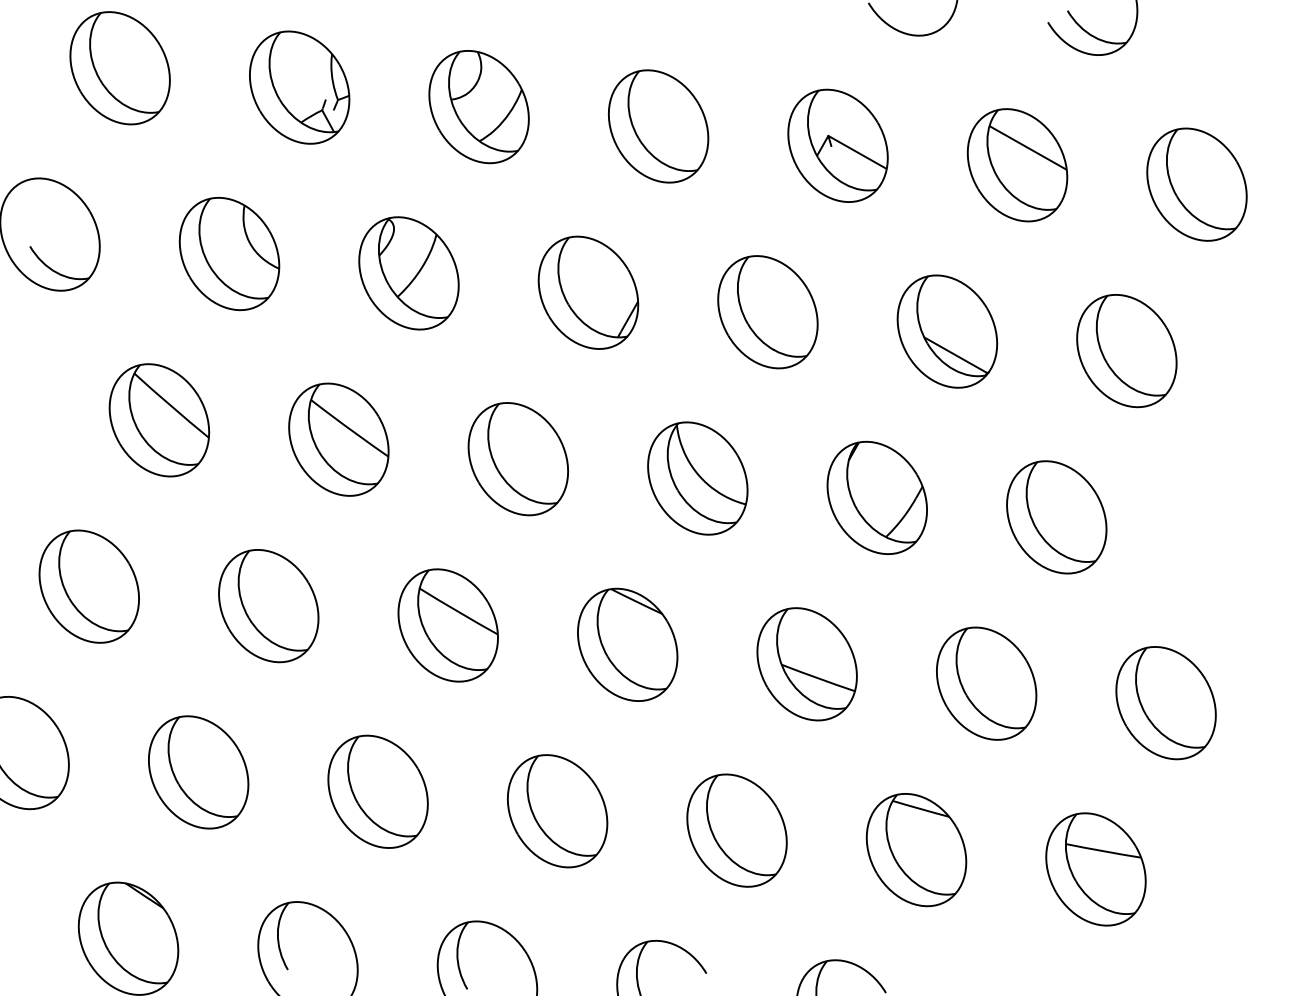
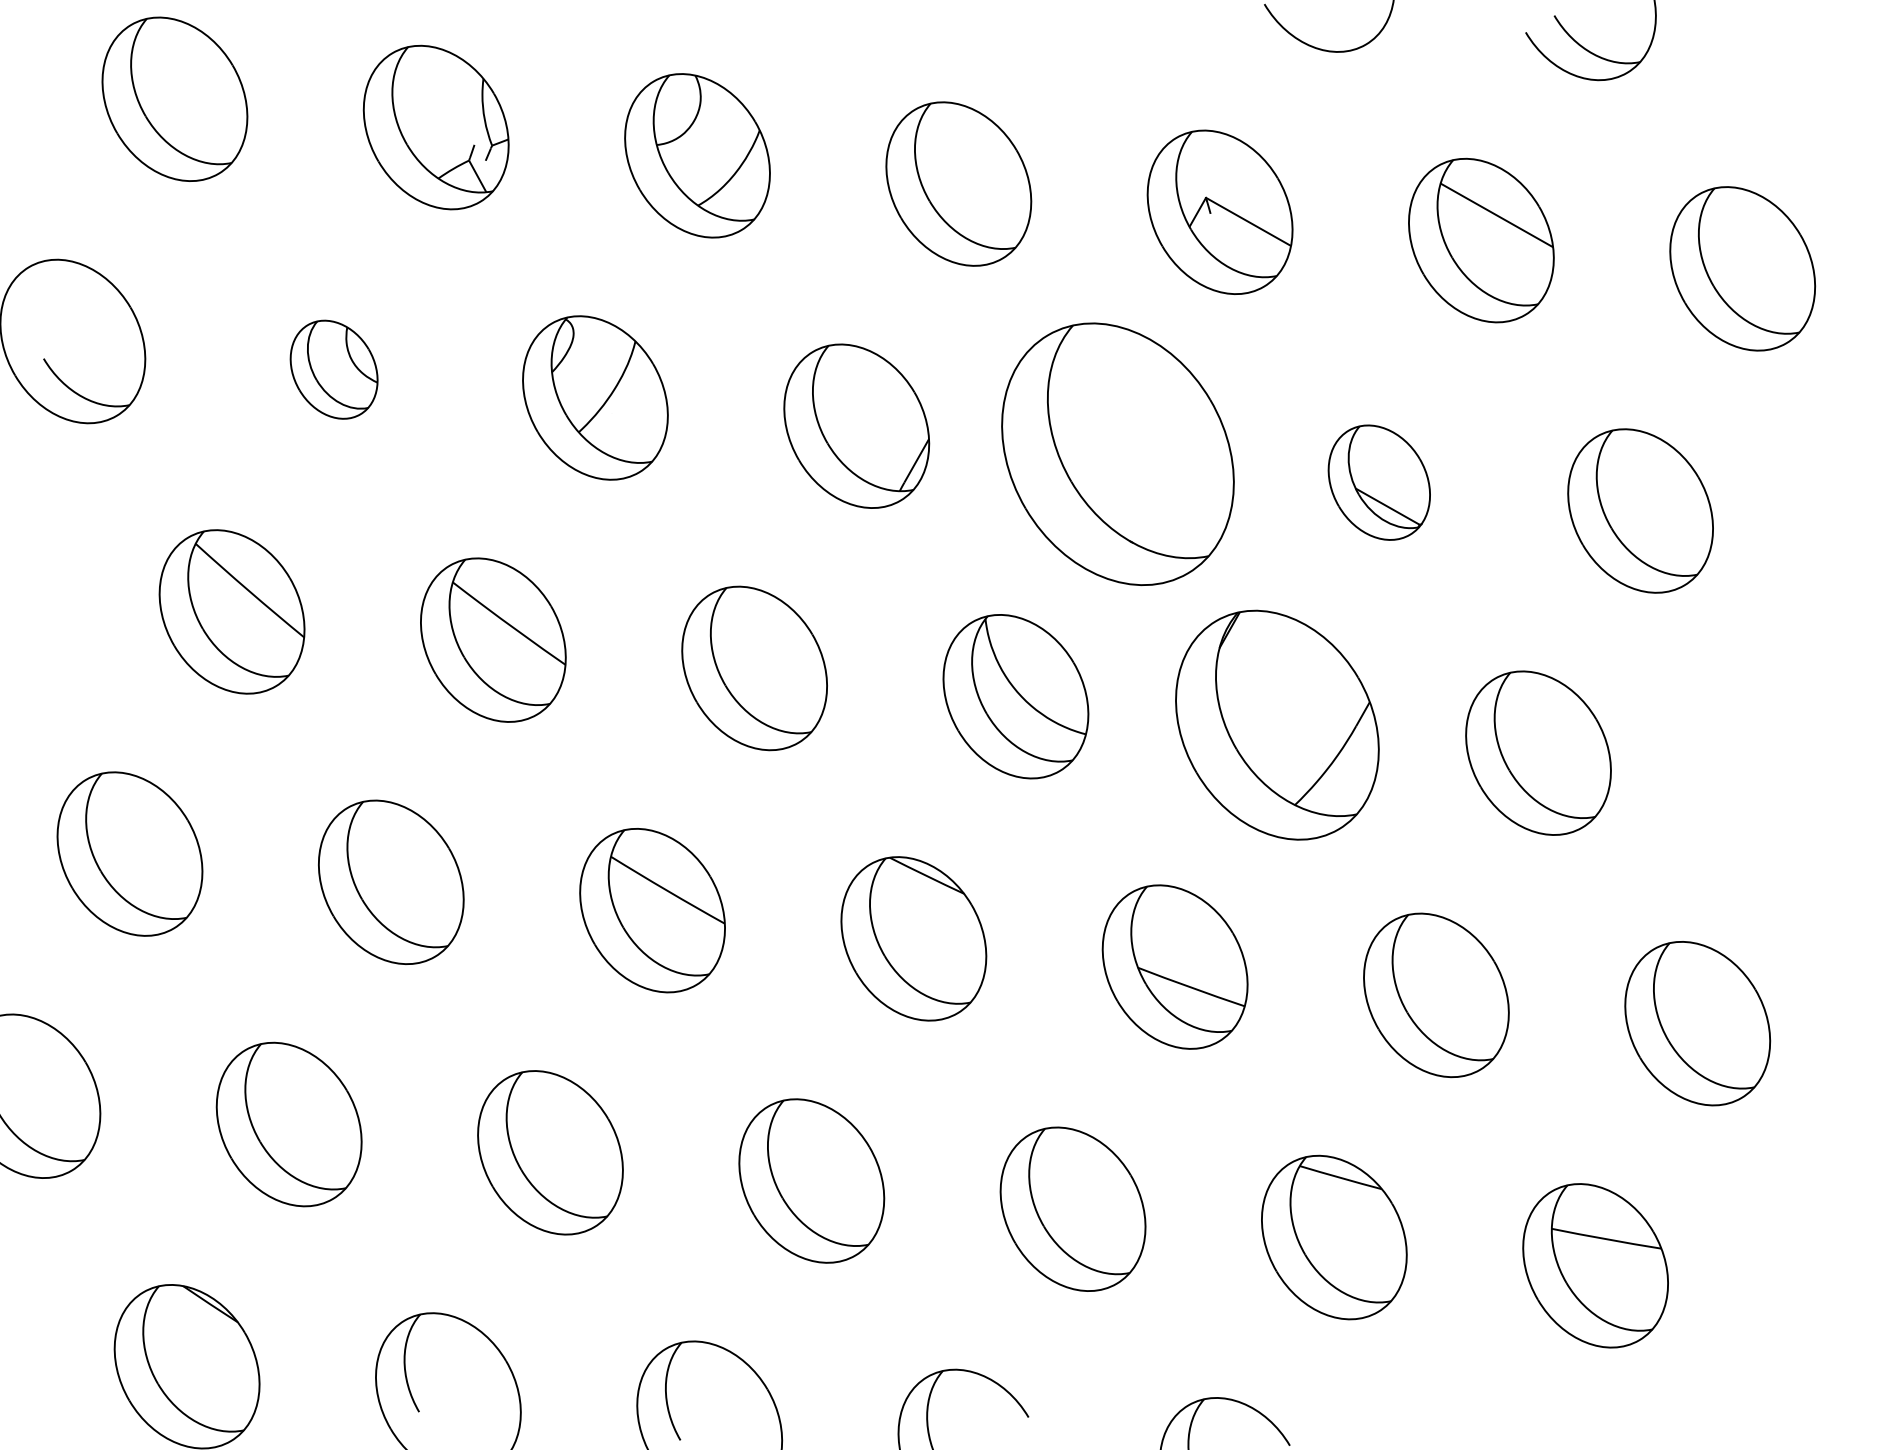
part: (229, 253) -> (334, 369), size x0.6
part: (767, 312) -> (1117, 454), size x1.6
part: (947, 331) -> (1379, 482), size x0.7
part: (876, 497) -> (1276, 724), size x1.4

